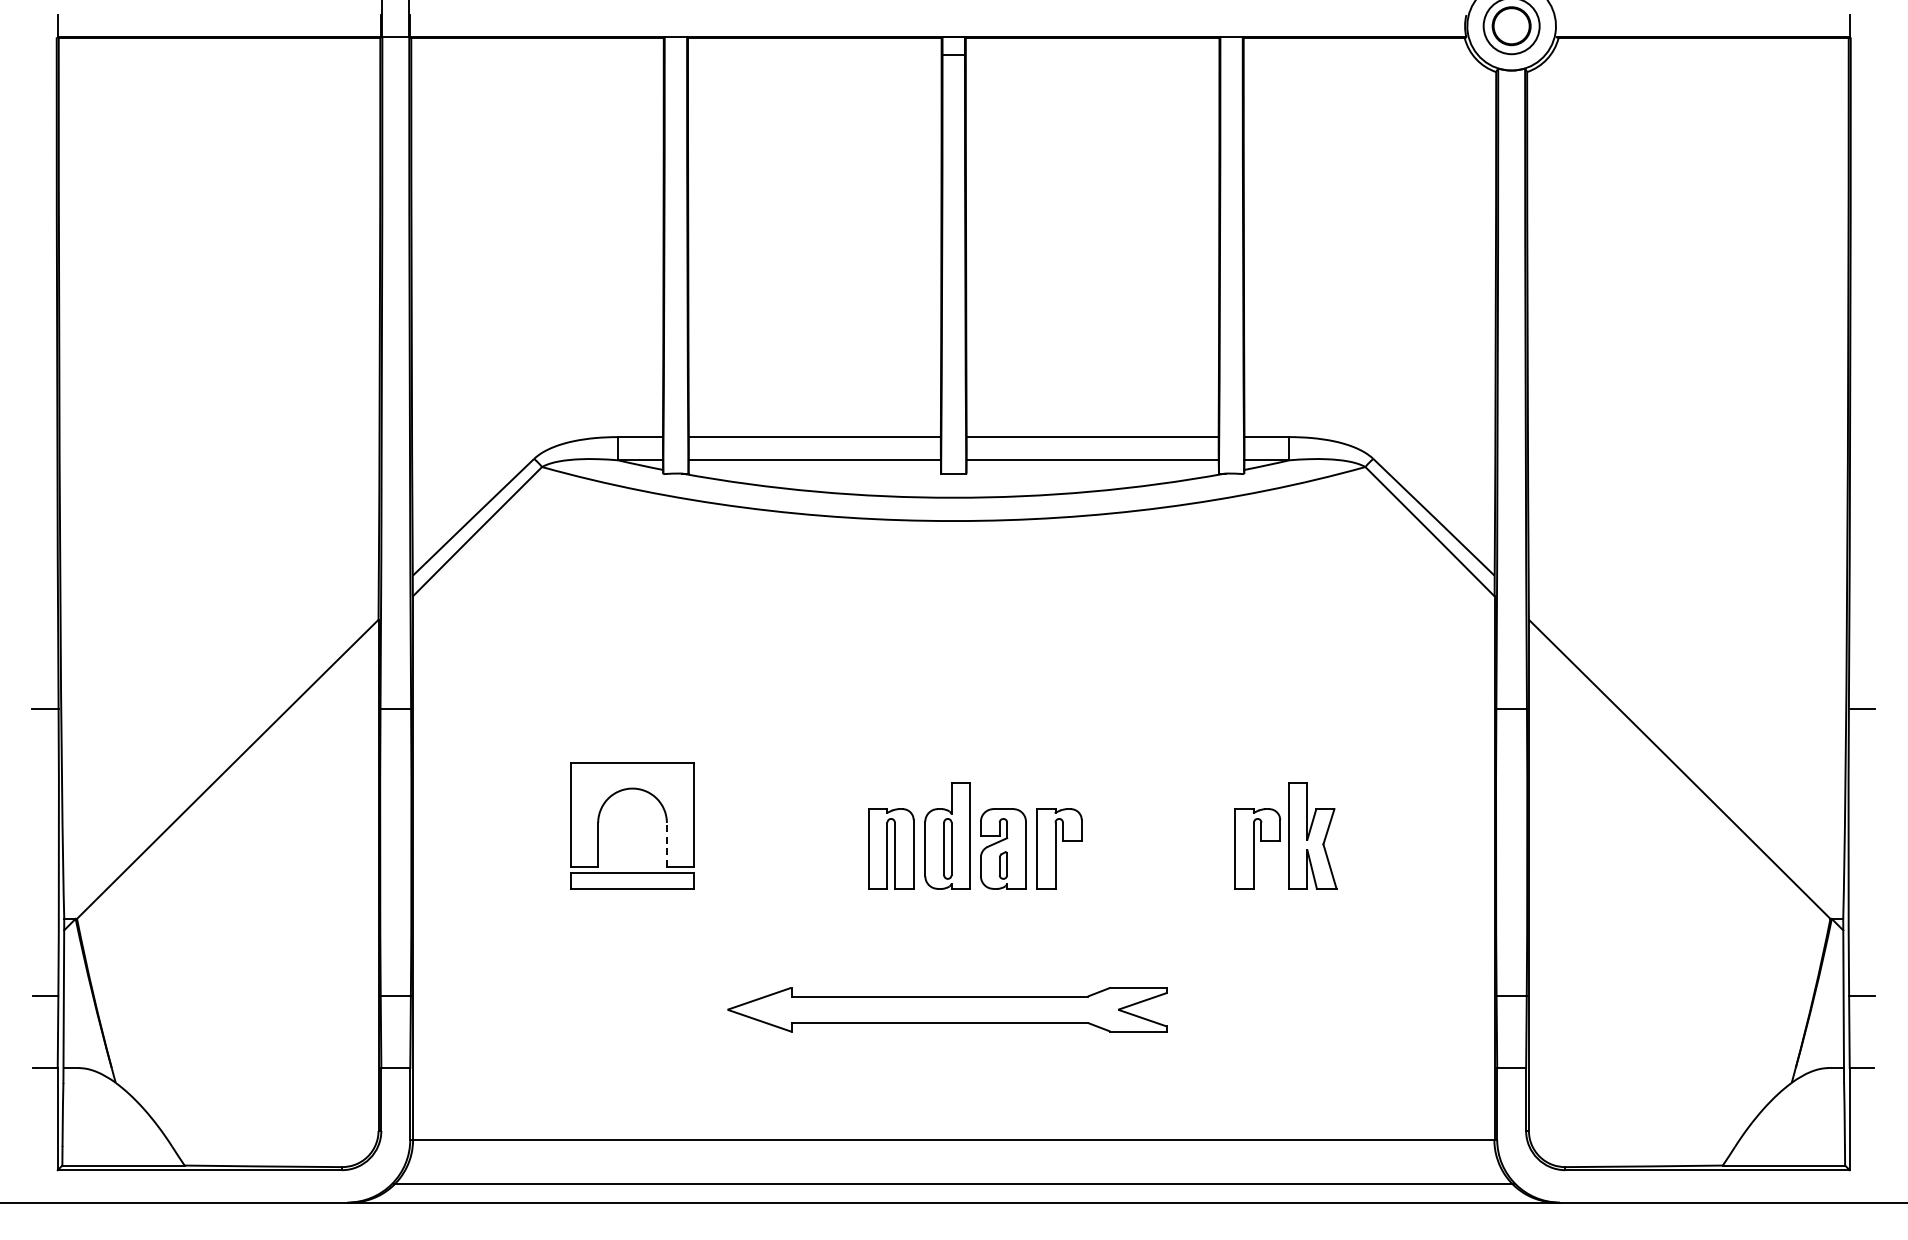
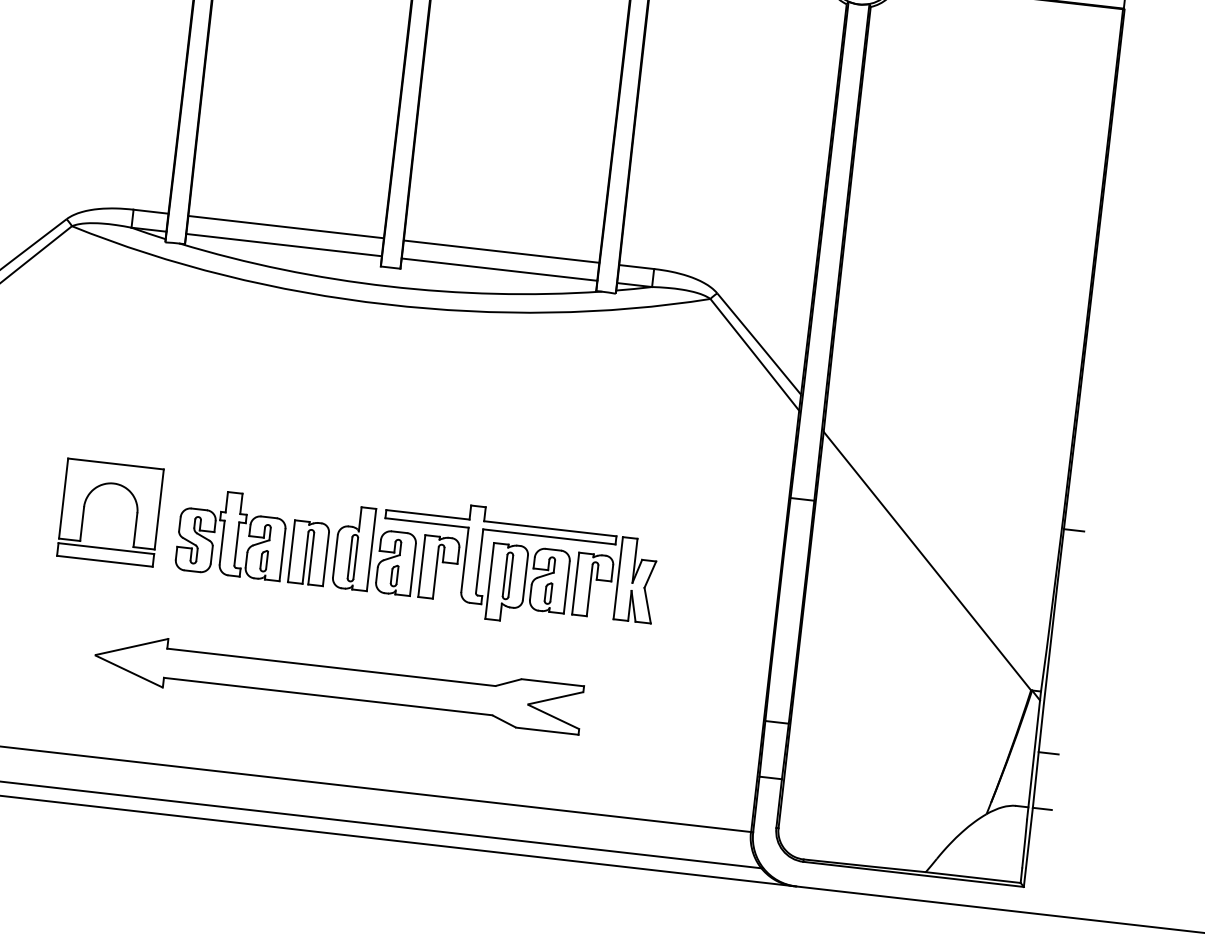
part: (789, 835) -> (231, 533), added
part: (1131, 835) -> (496, 563), added
line: (666, 844) -> (135, 529), dashed -> solid
part: (947, 1009) -> (338, 682), size x1.43

